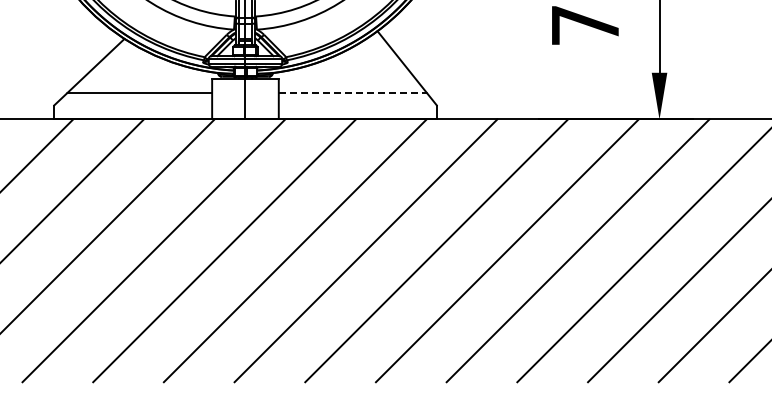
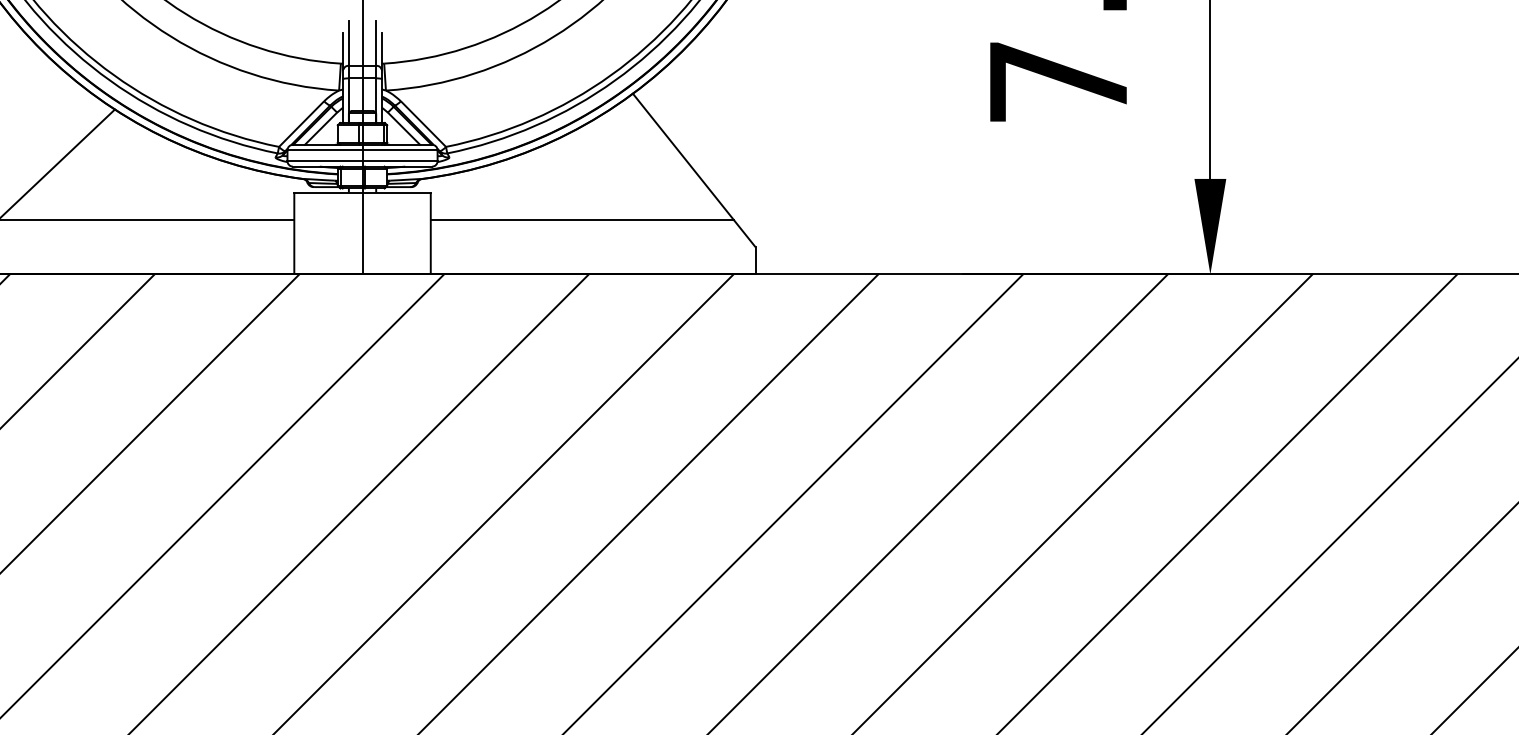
line: (352, 92) -> (581, 219), dashed -> solid

